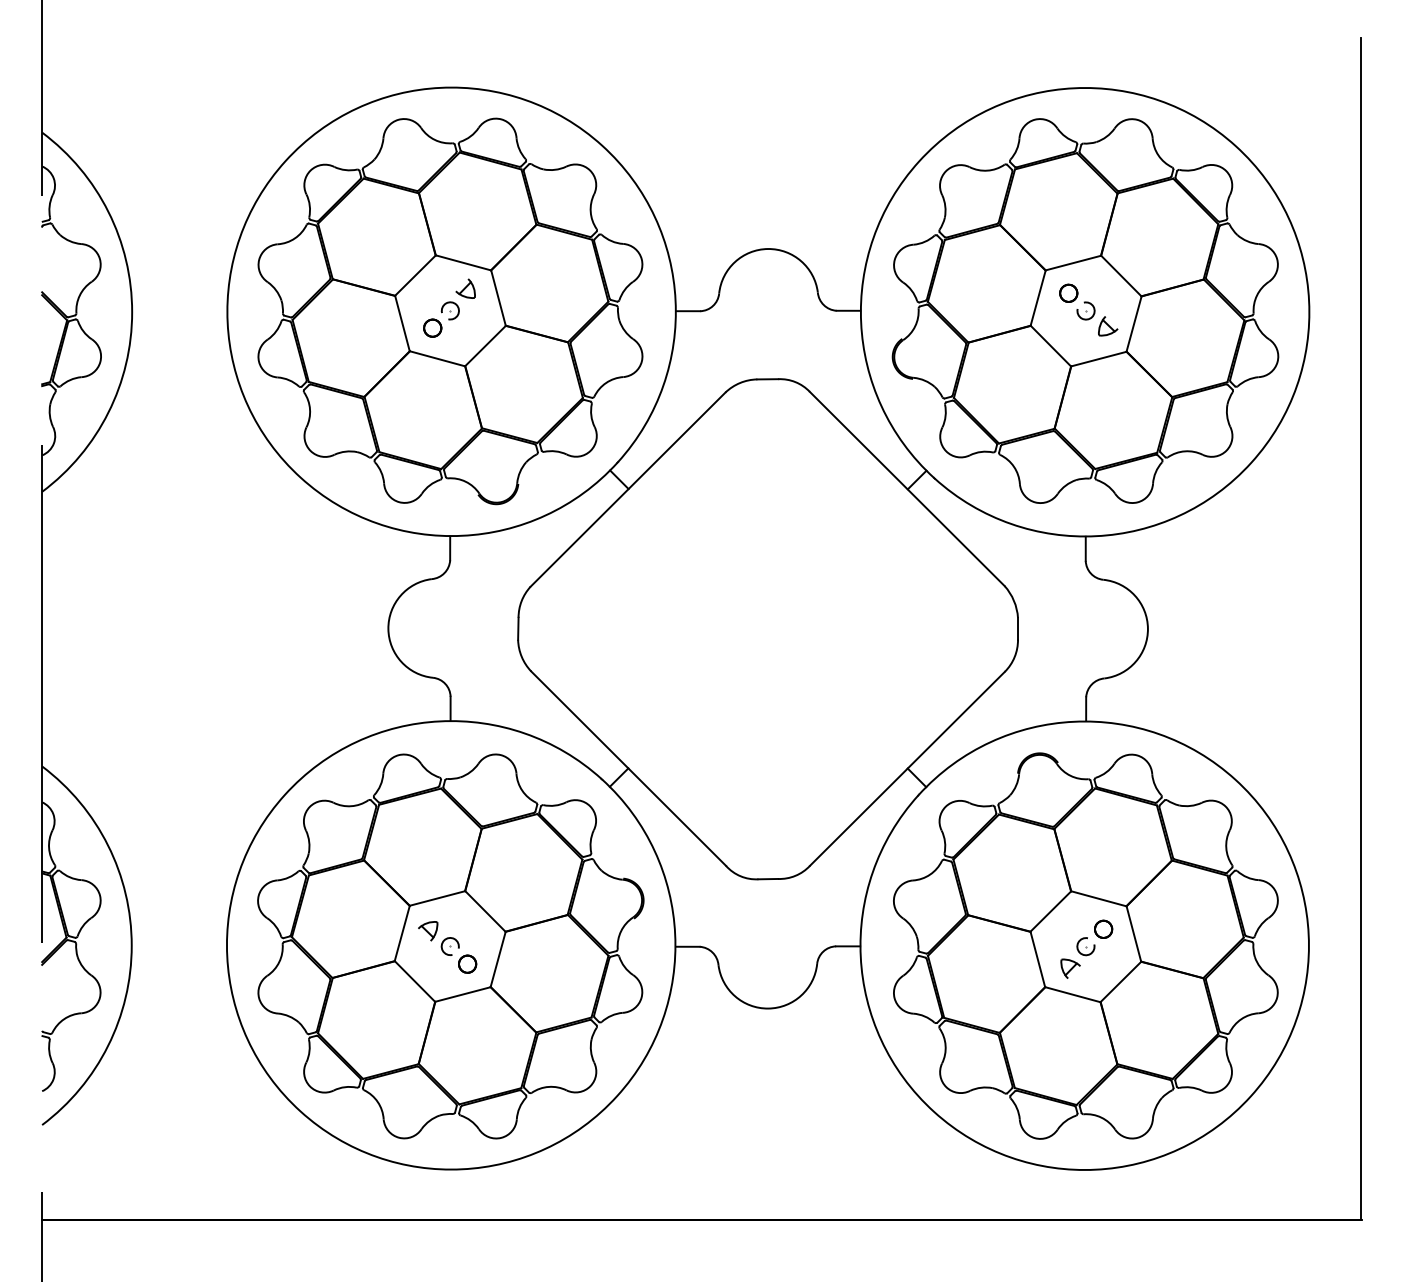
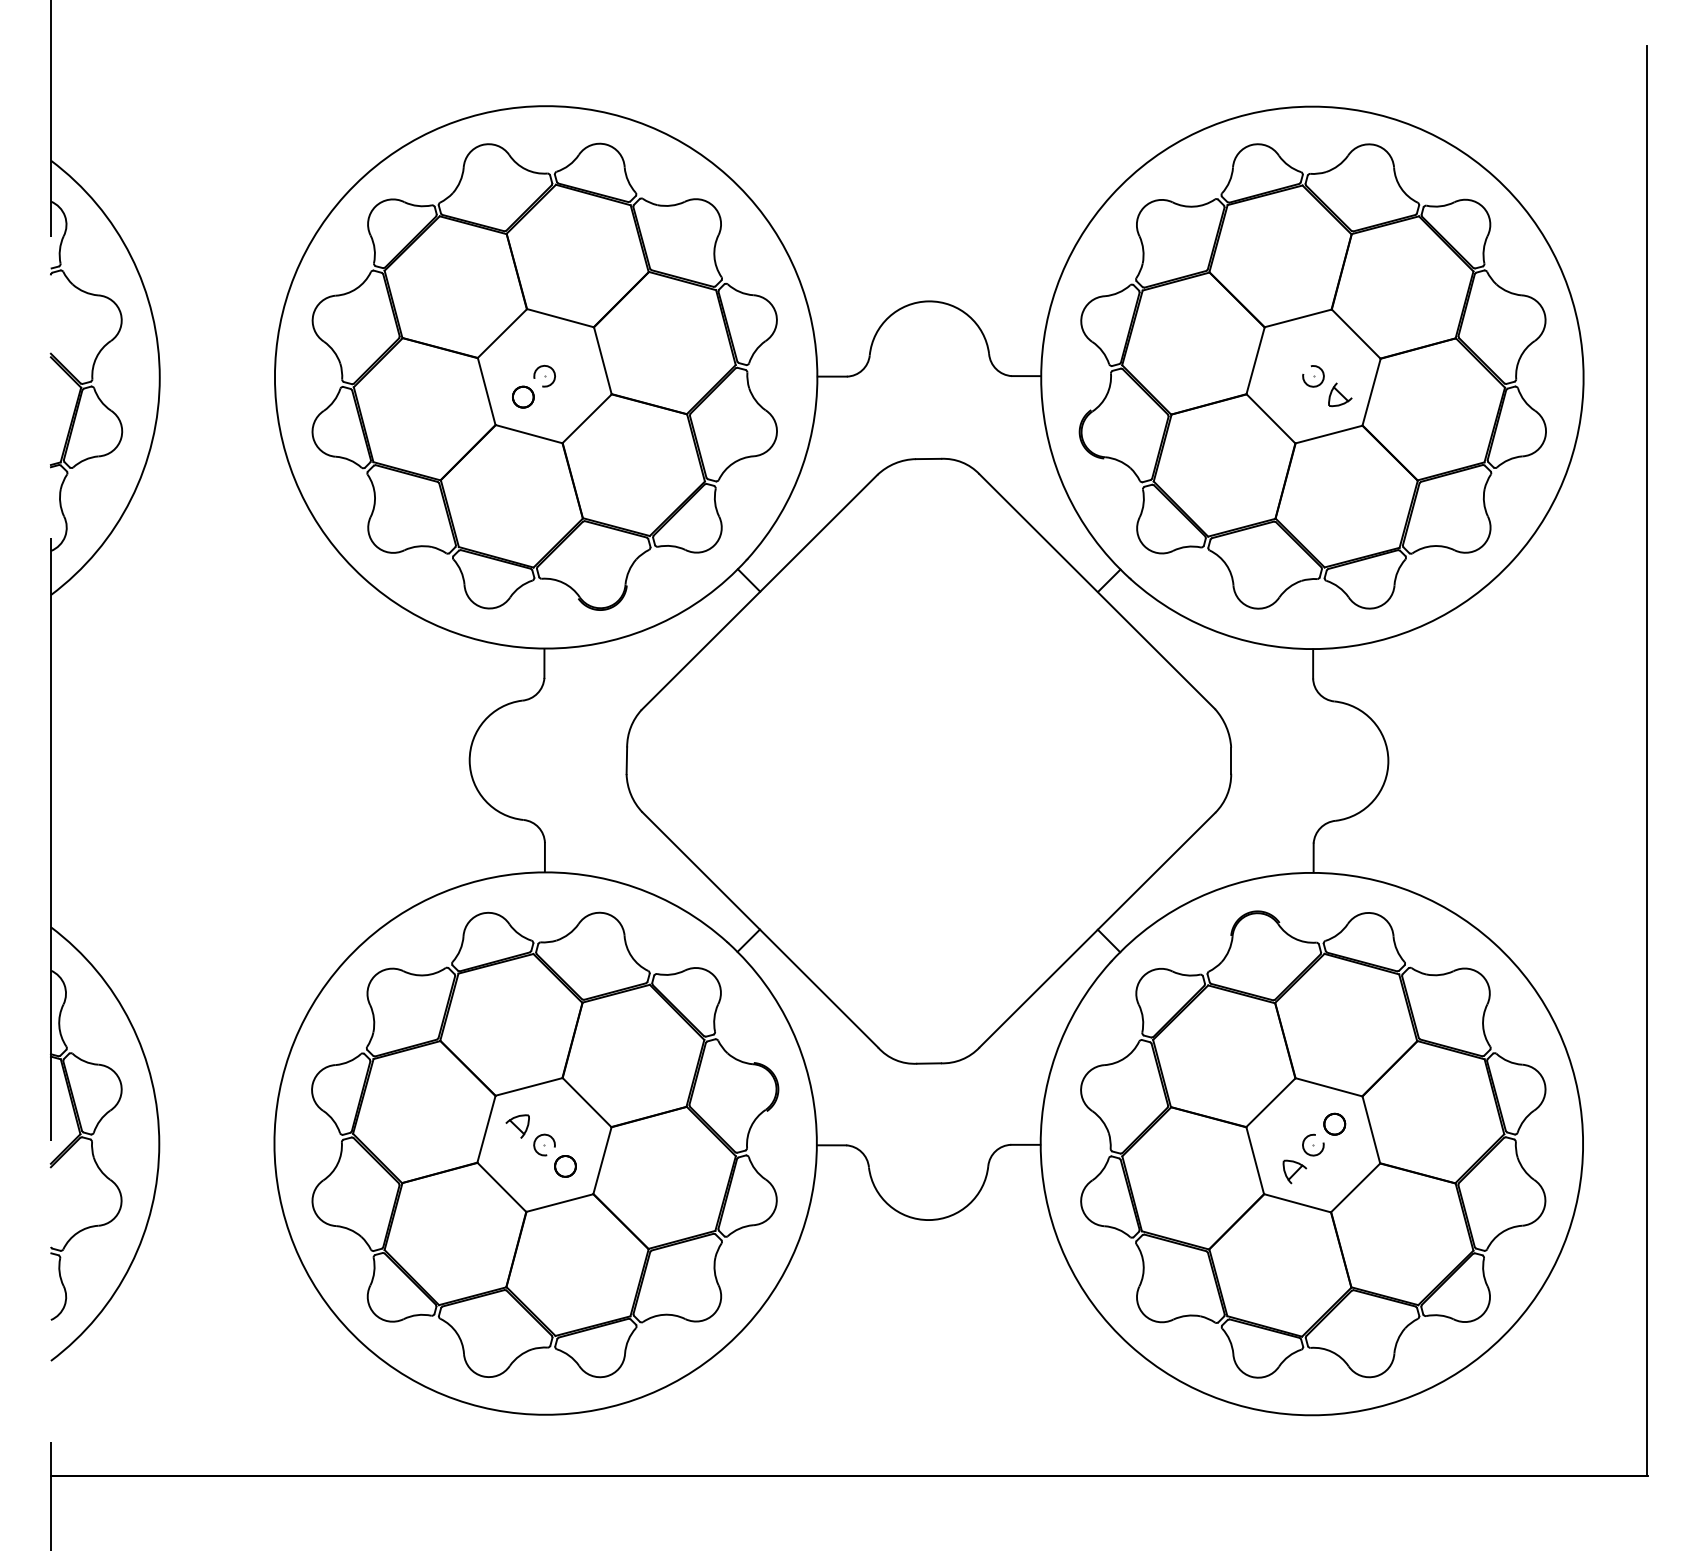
part: (465, 288) -> (563, 349), removed
part: (1068, 292) -> (1292, 354), removed

